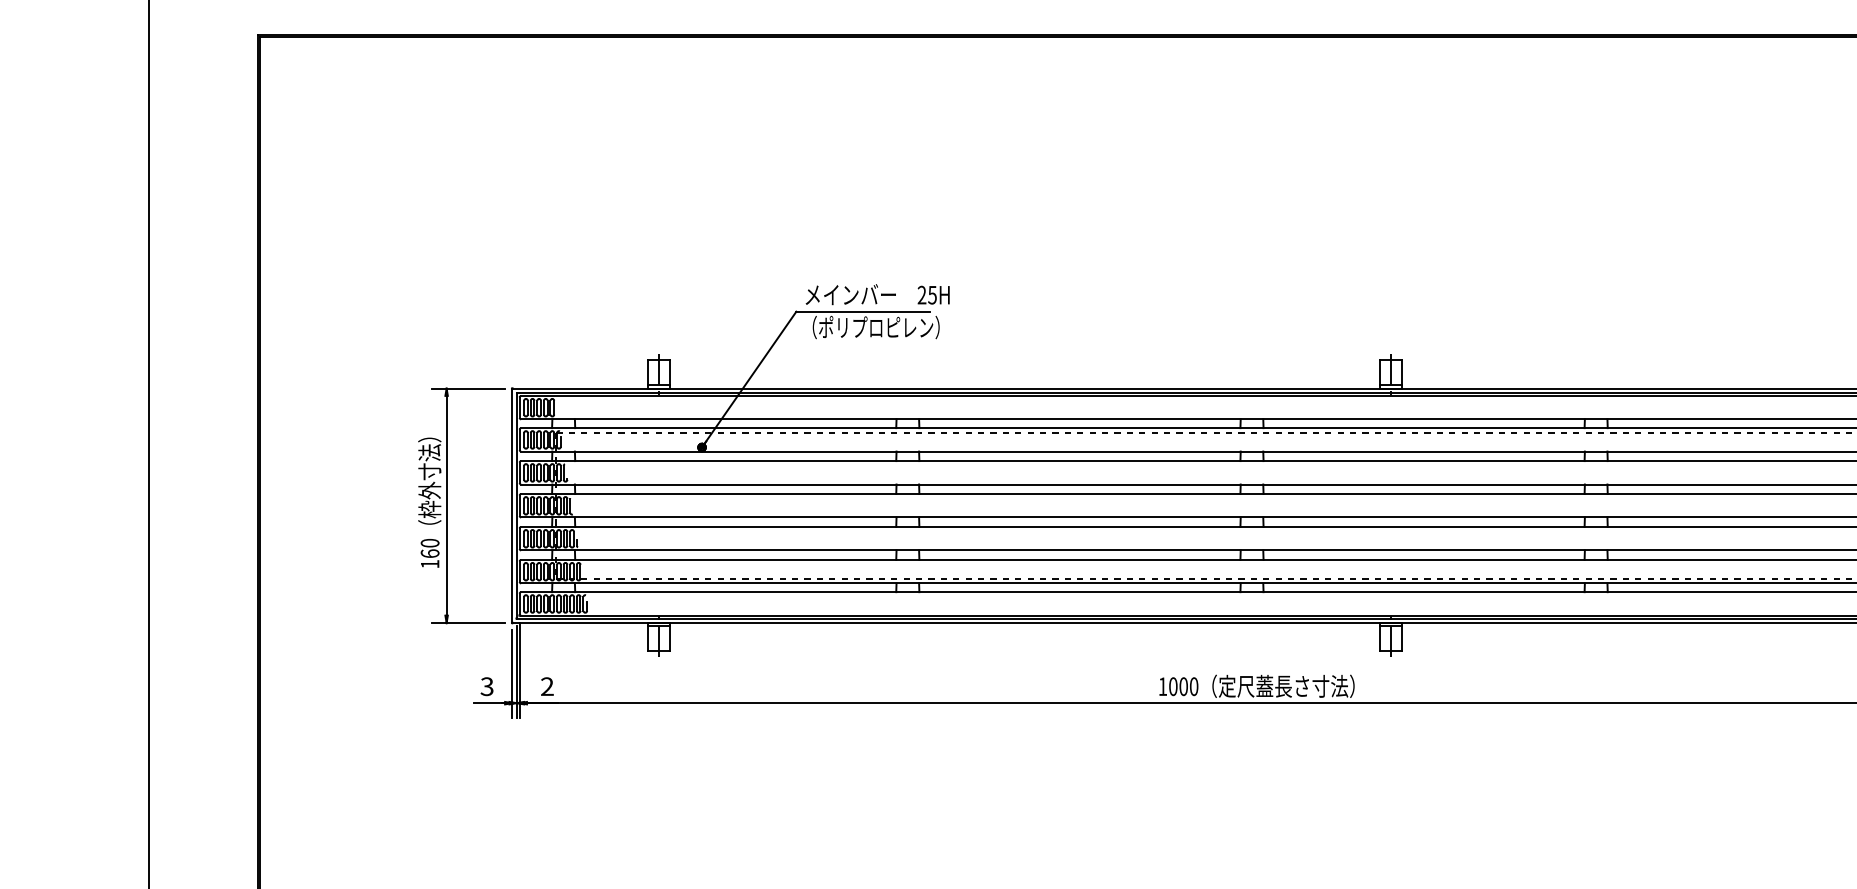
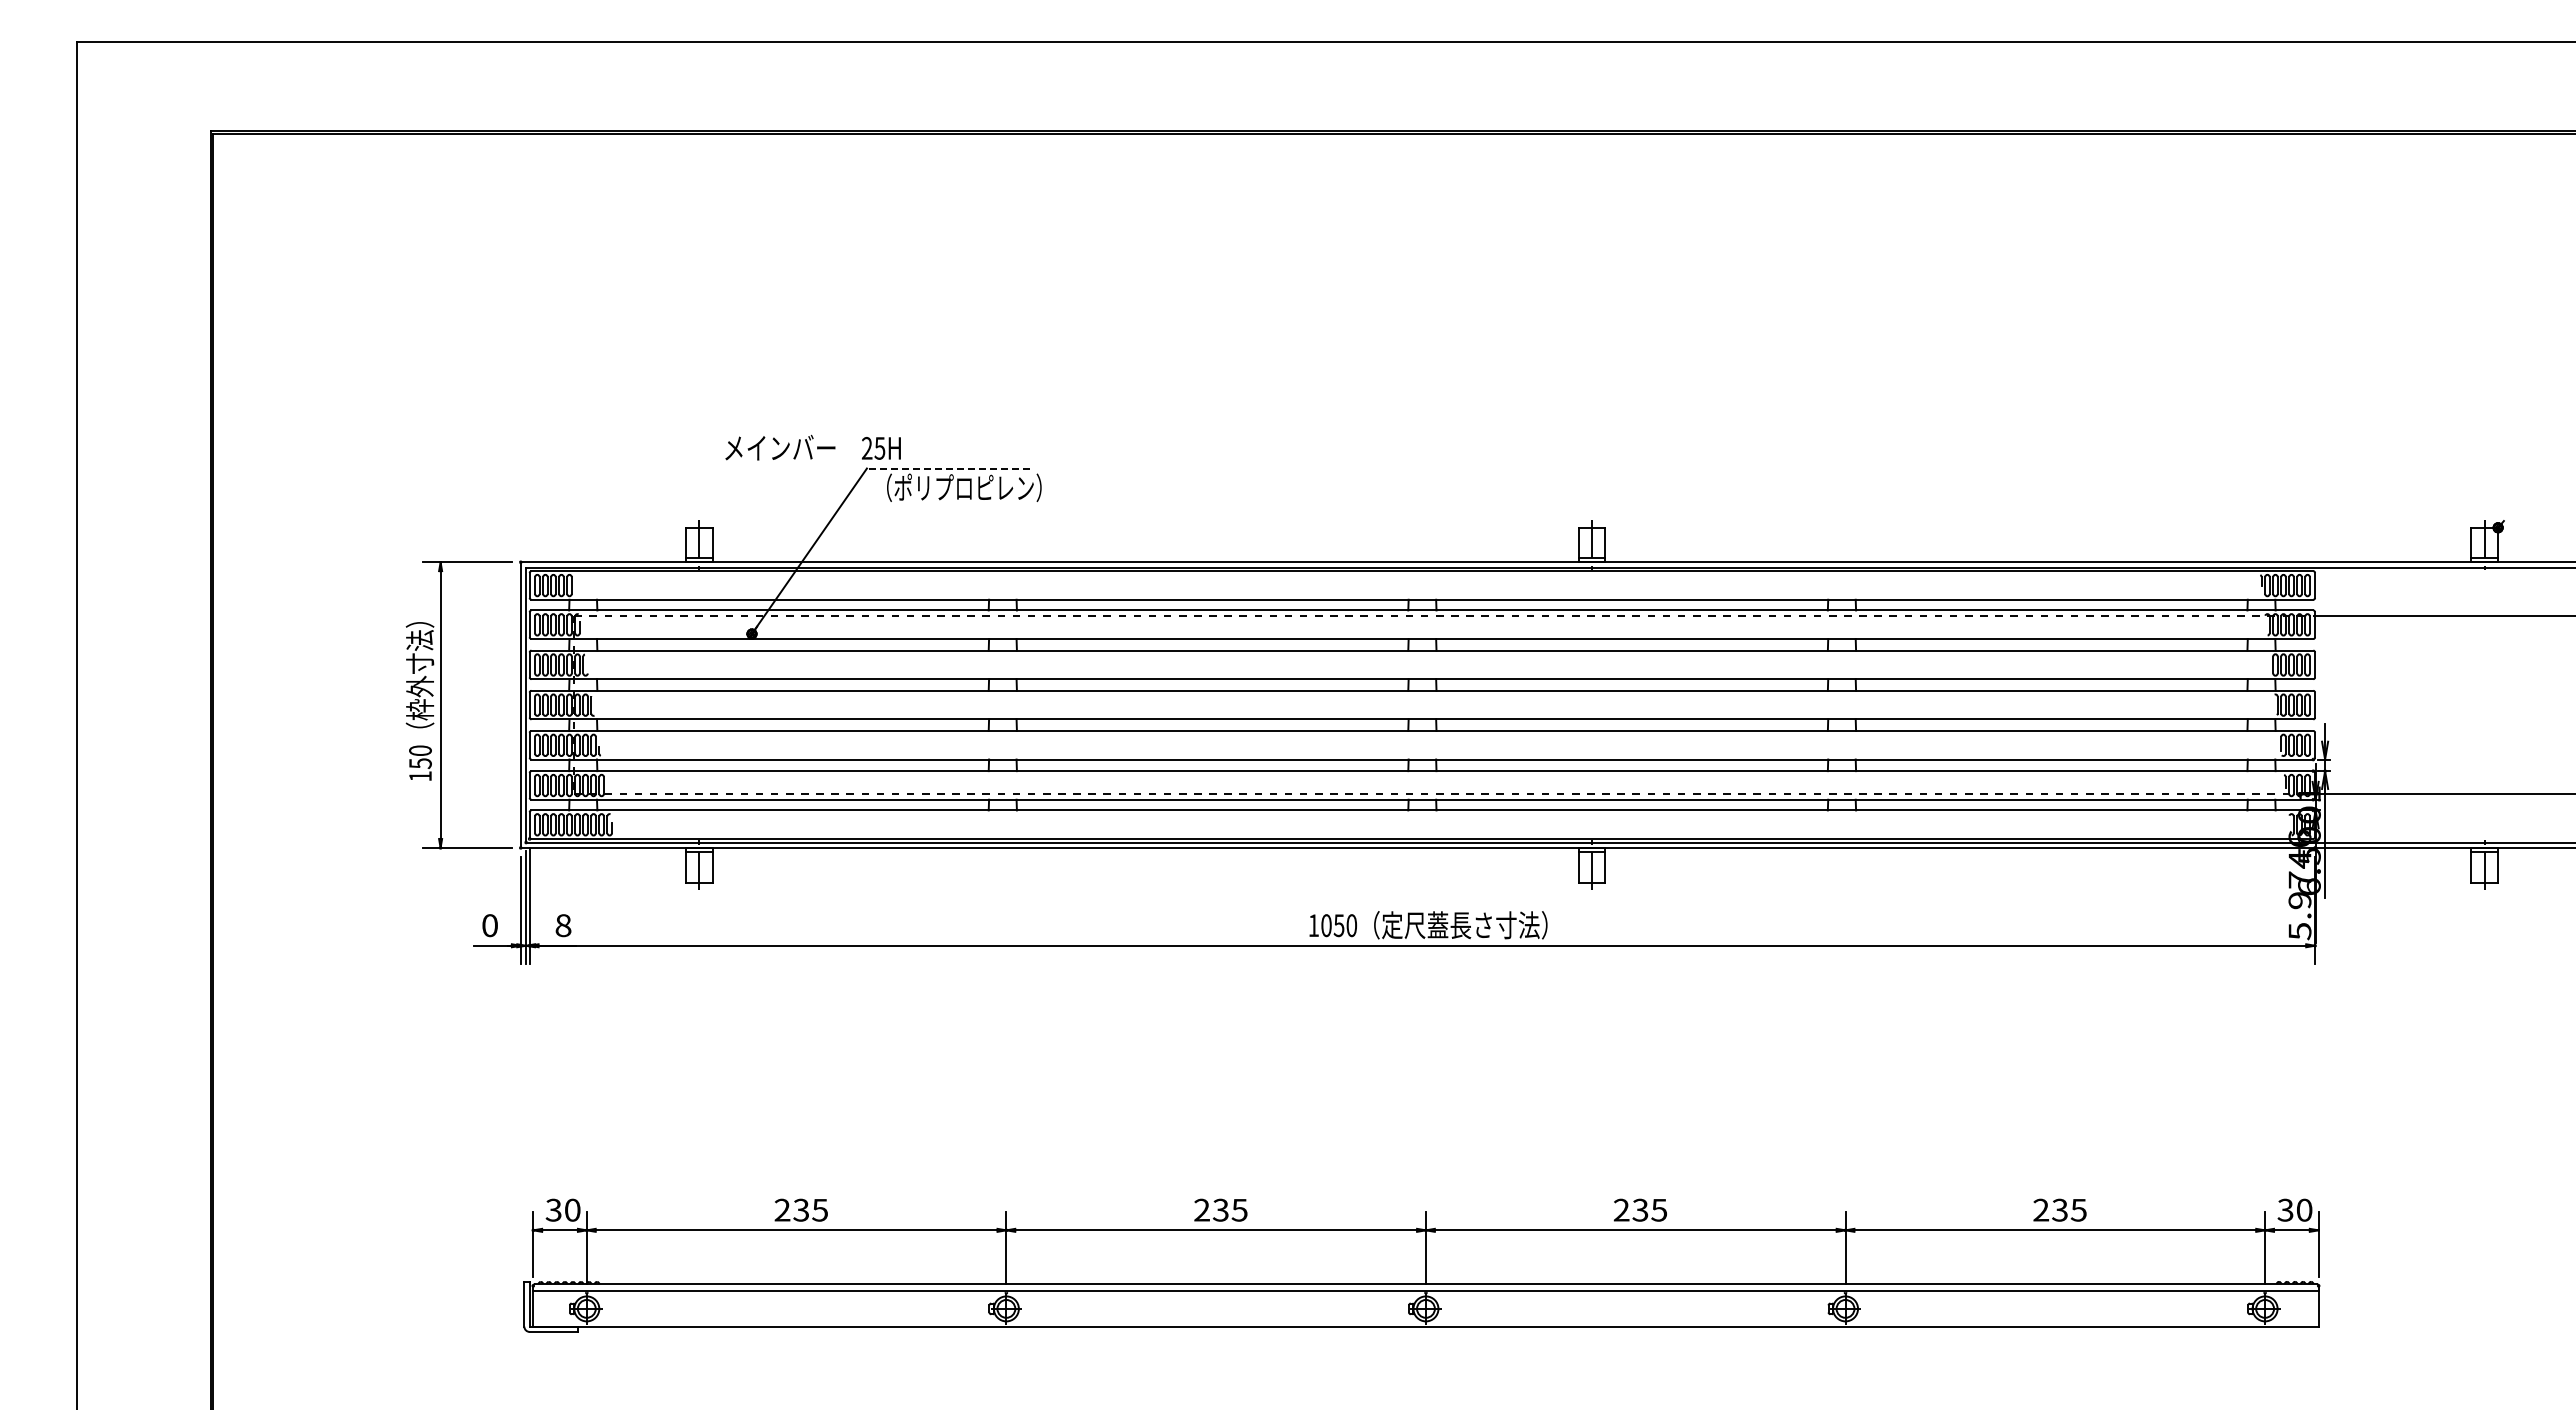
text: (877, 294) -> (812, 447), moved
line: (862, 311) -> (947, 468), solid -> dashed
text: (430, 553) -> (420, 763), 160 -> 150
text: (486, 686) -> (489, 925), 3 -> 0
text: (547, 686) -> (563, 925), 2 -> 8
text: (1183, 686) -> (1338, 925), 1000 -> 1050

